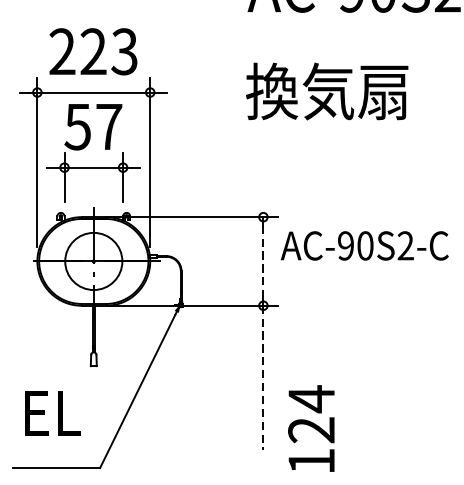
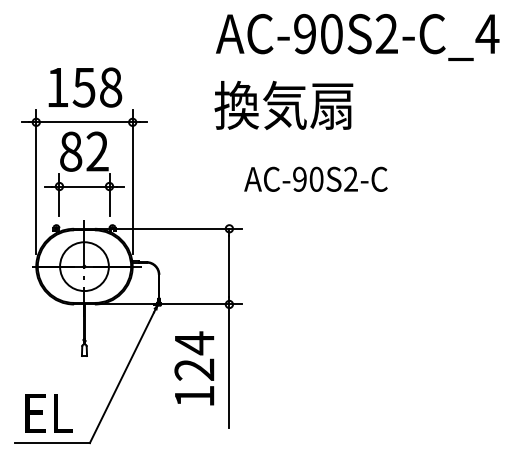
text: (93, 51) -> (84, 87), 223 -> 158
text: (326, 90) -> (283, 104), moved
text: (92, 126) -> (83, 151), 57 -> 82
text: (364, 244) -> (315, 178), moved
line: (263, 261) -> (229, 266), dashed -> solid
line: (263, 378) -> (229, 366), dashed -> solid
text: (51, 413) -> (48, 413), moved
text: (311, 428) -> (194, 368), moved

